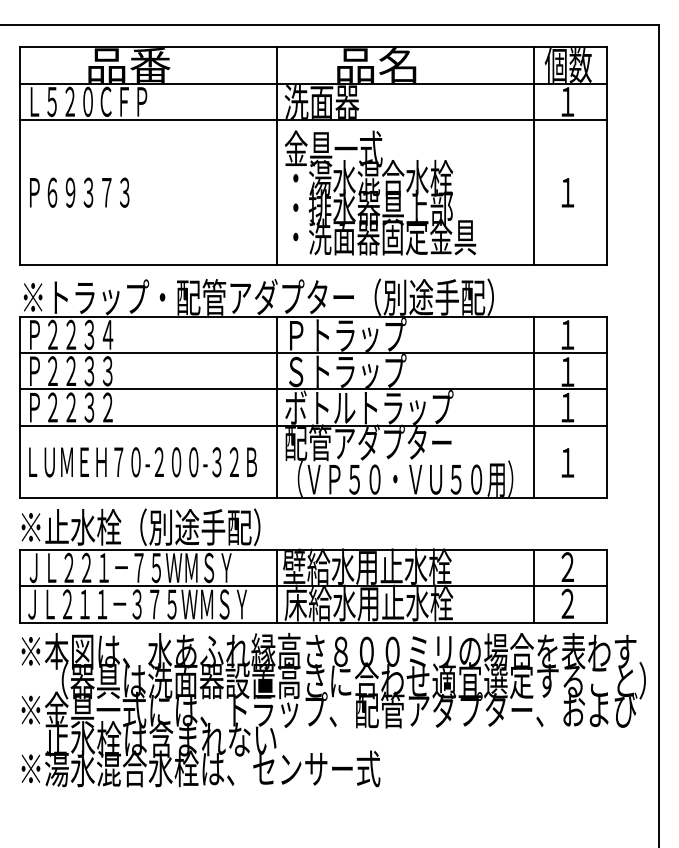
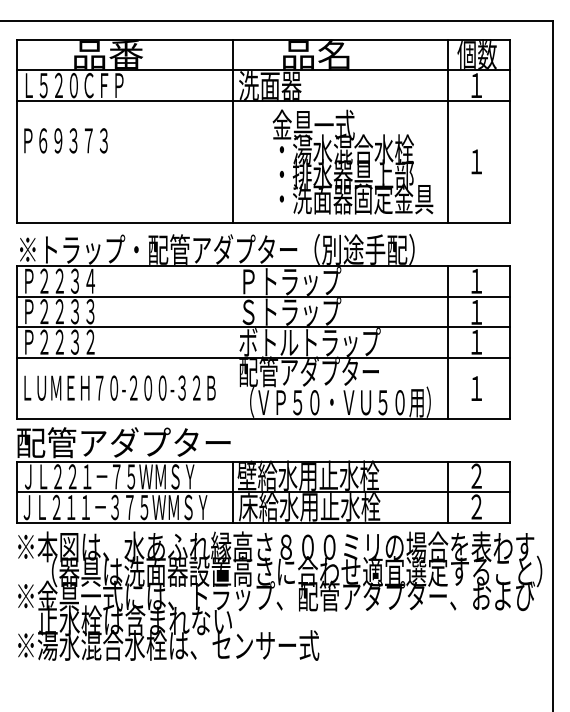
text: (79, 192) -> (65, 140), moved
text: (380, 192) -> (352, 161), moved
line: (277, 407) -> (232, 342), removed
text: (147, 527) -> (123, 442), ※止水栓（別途手配） -> 配管アダプター

